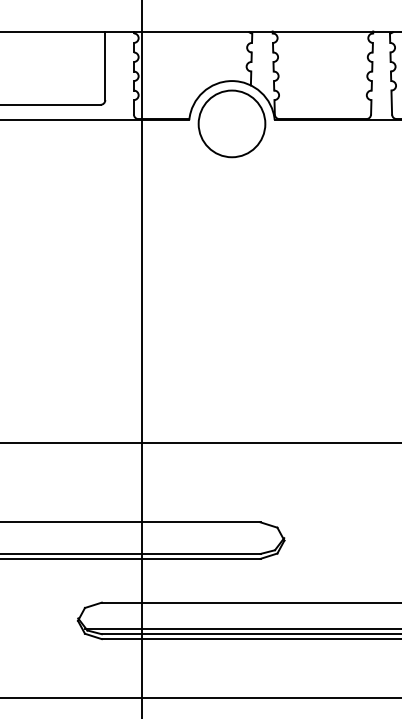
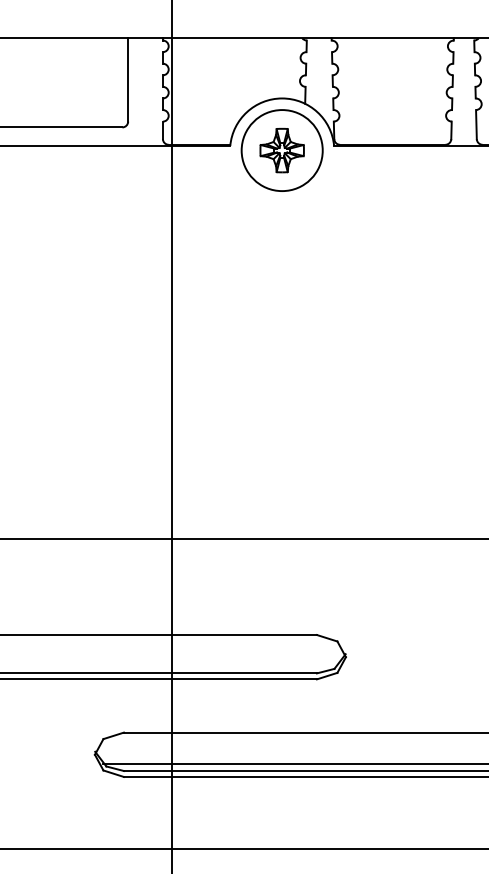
part: (231, 123) -> (281, 150), added

